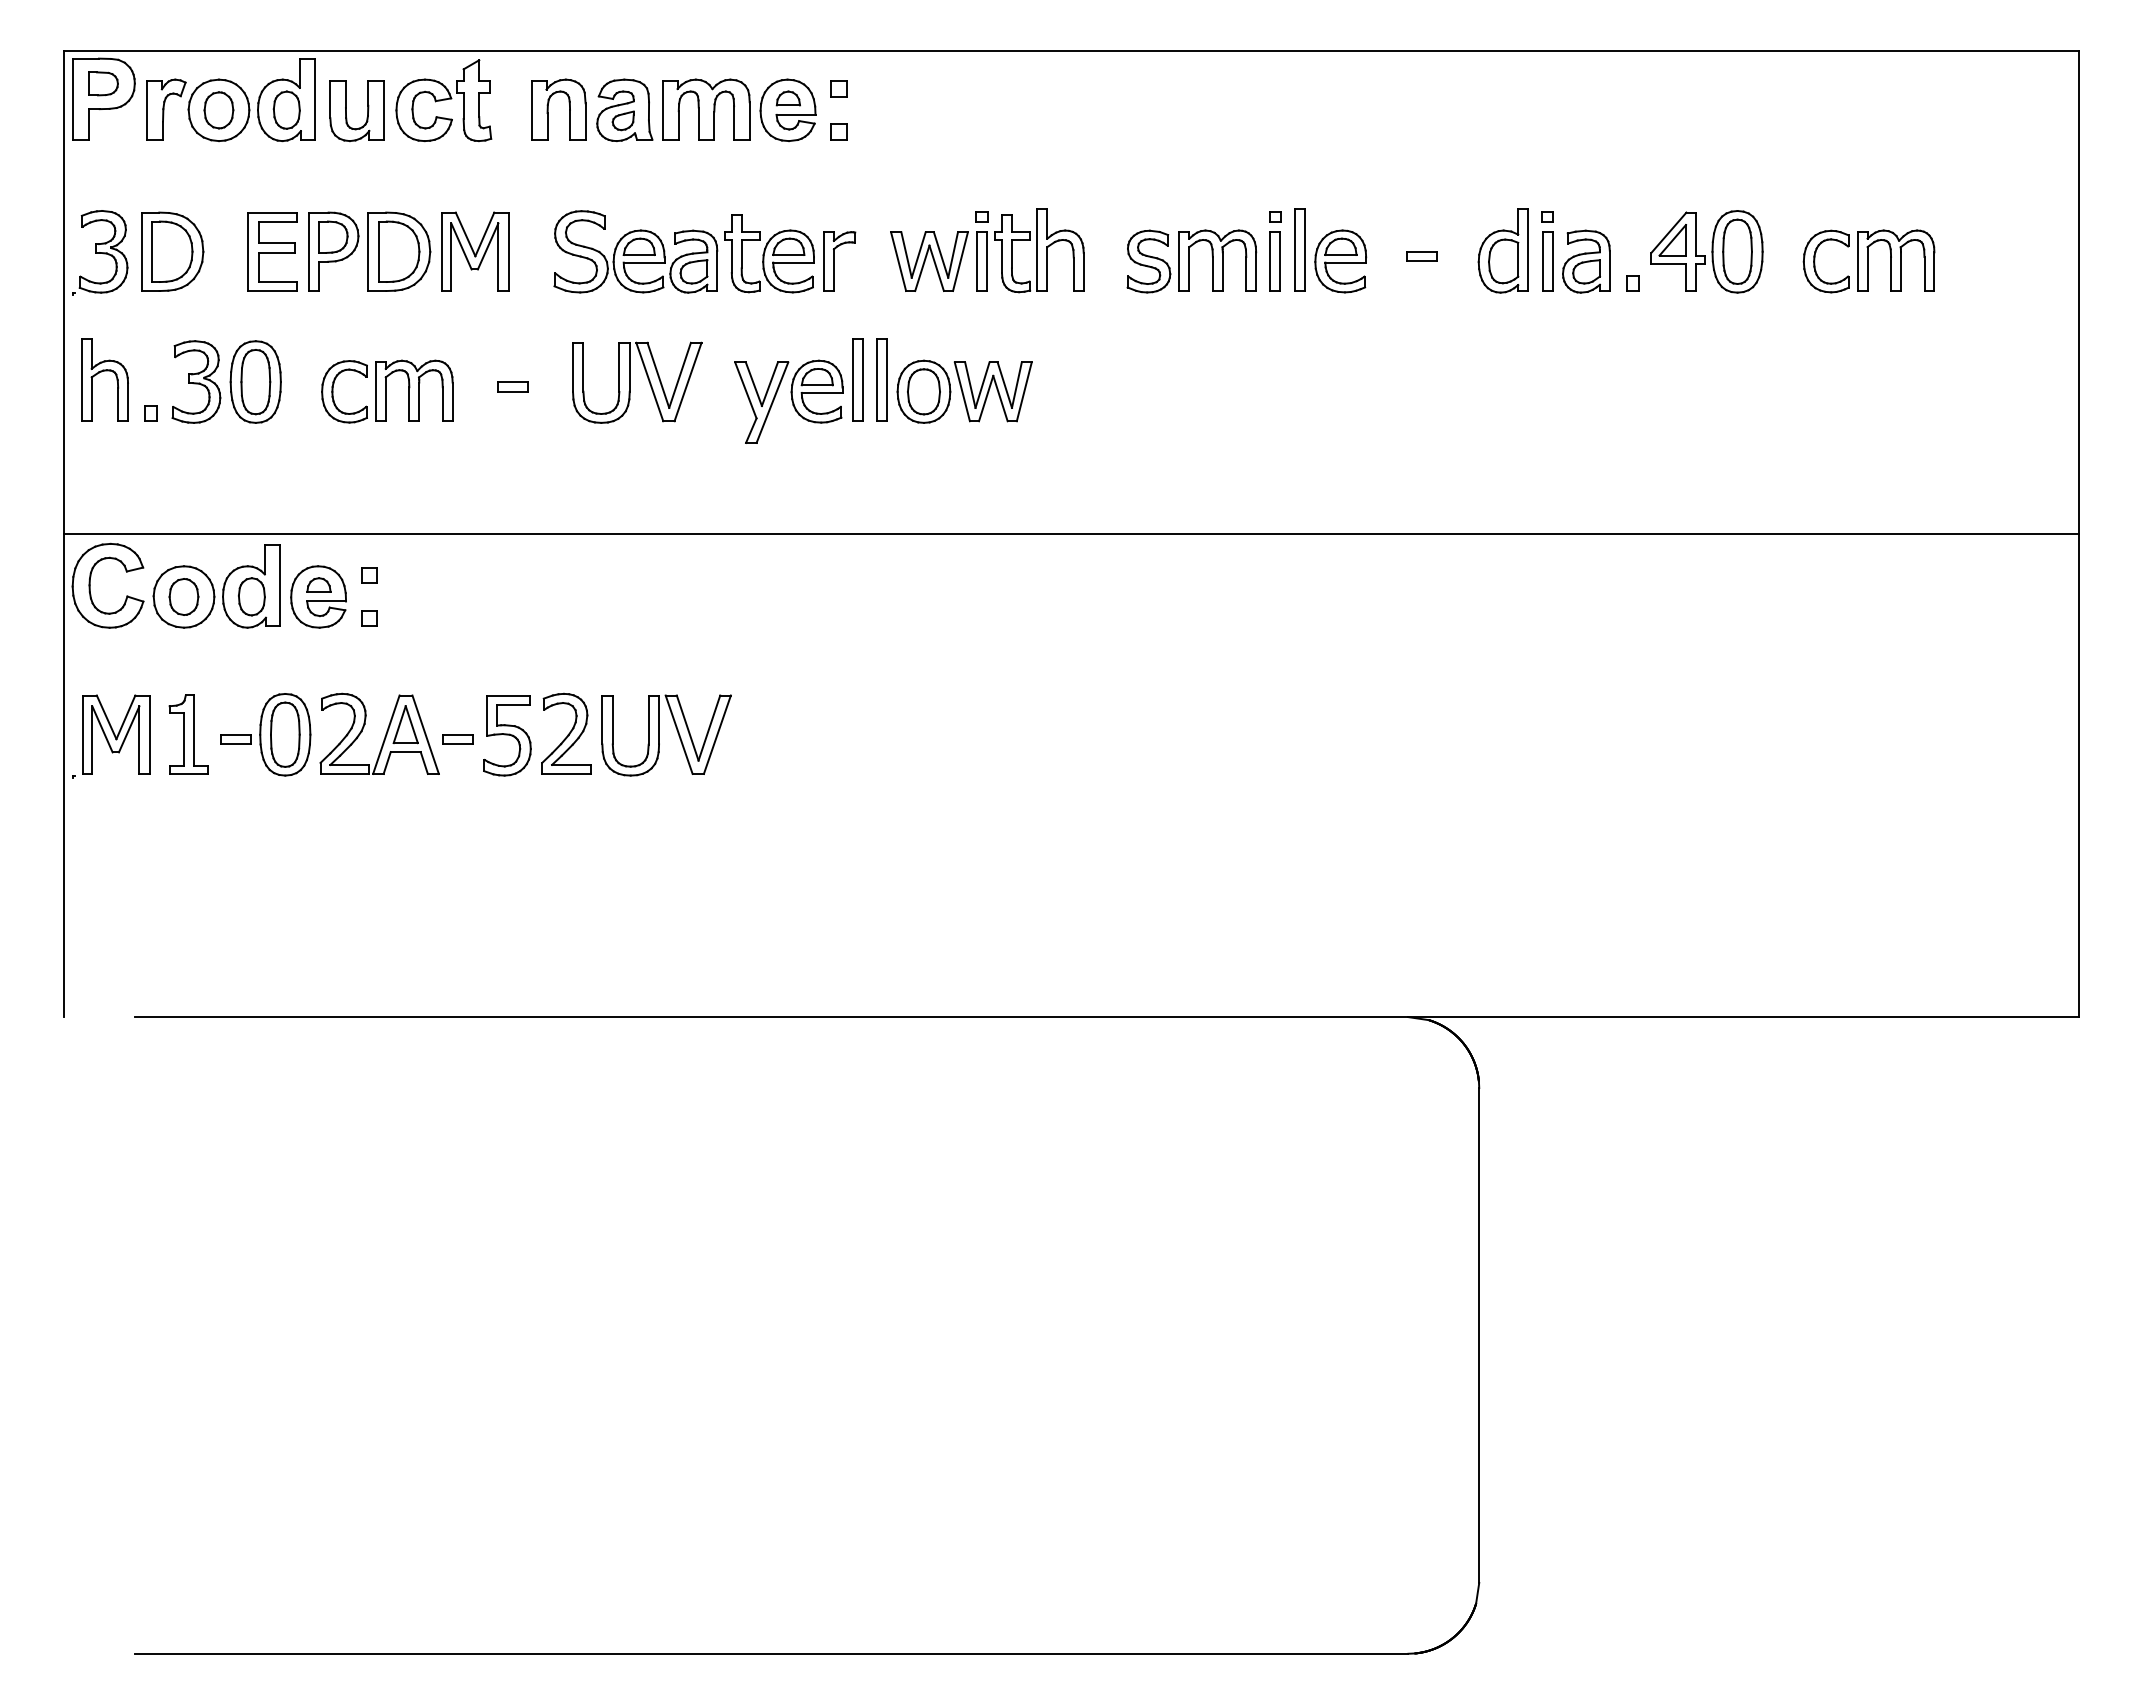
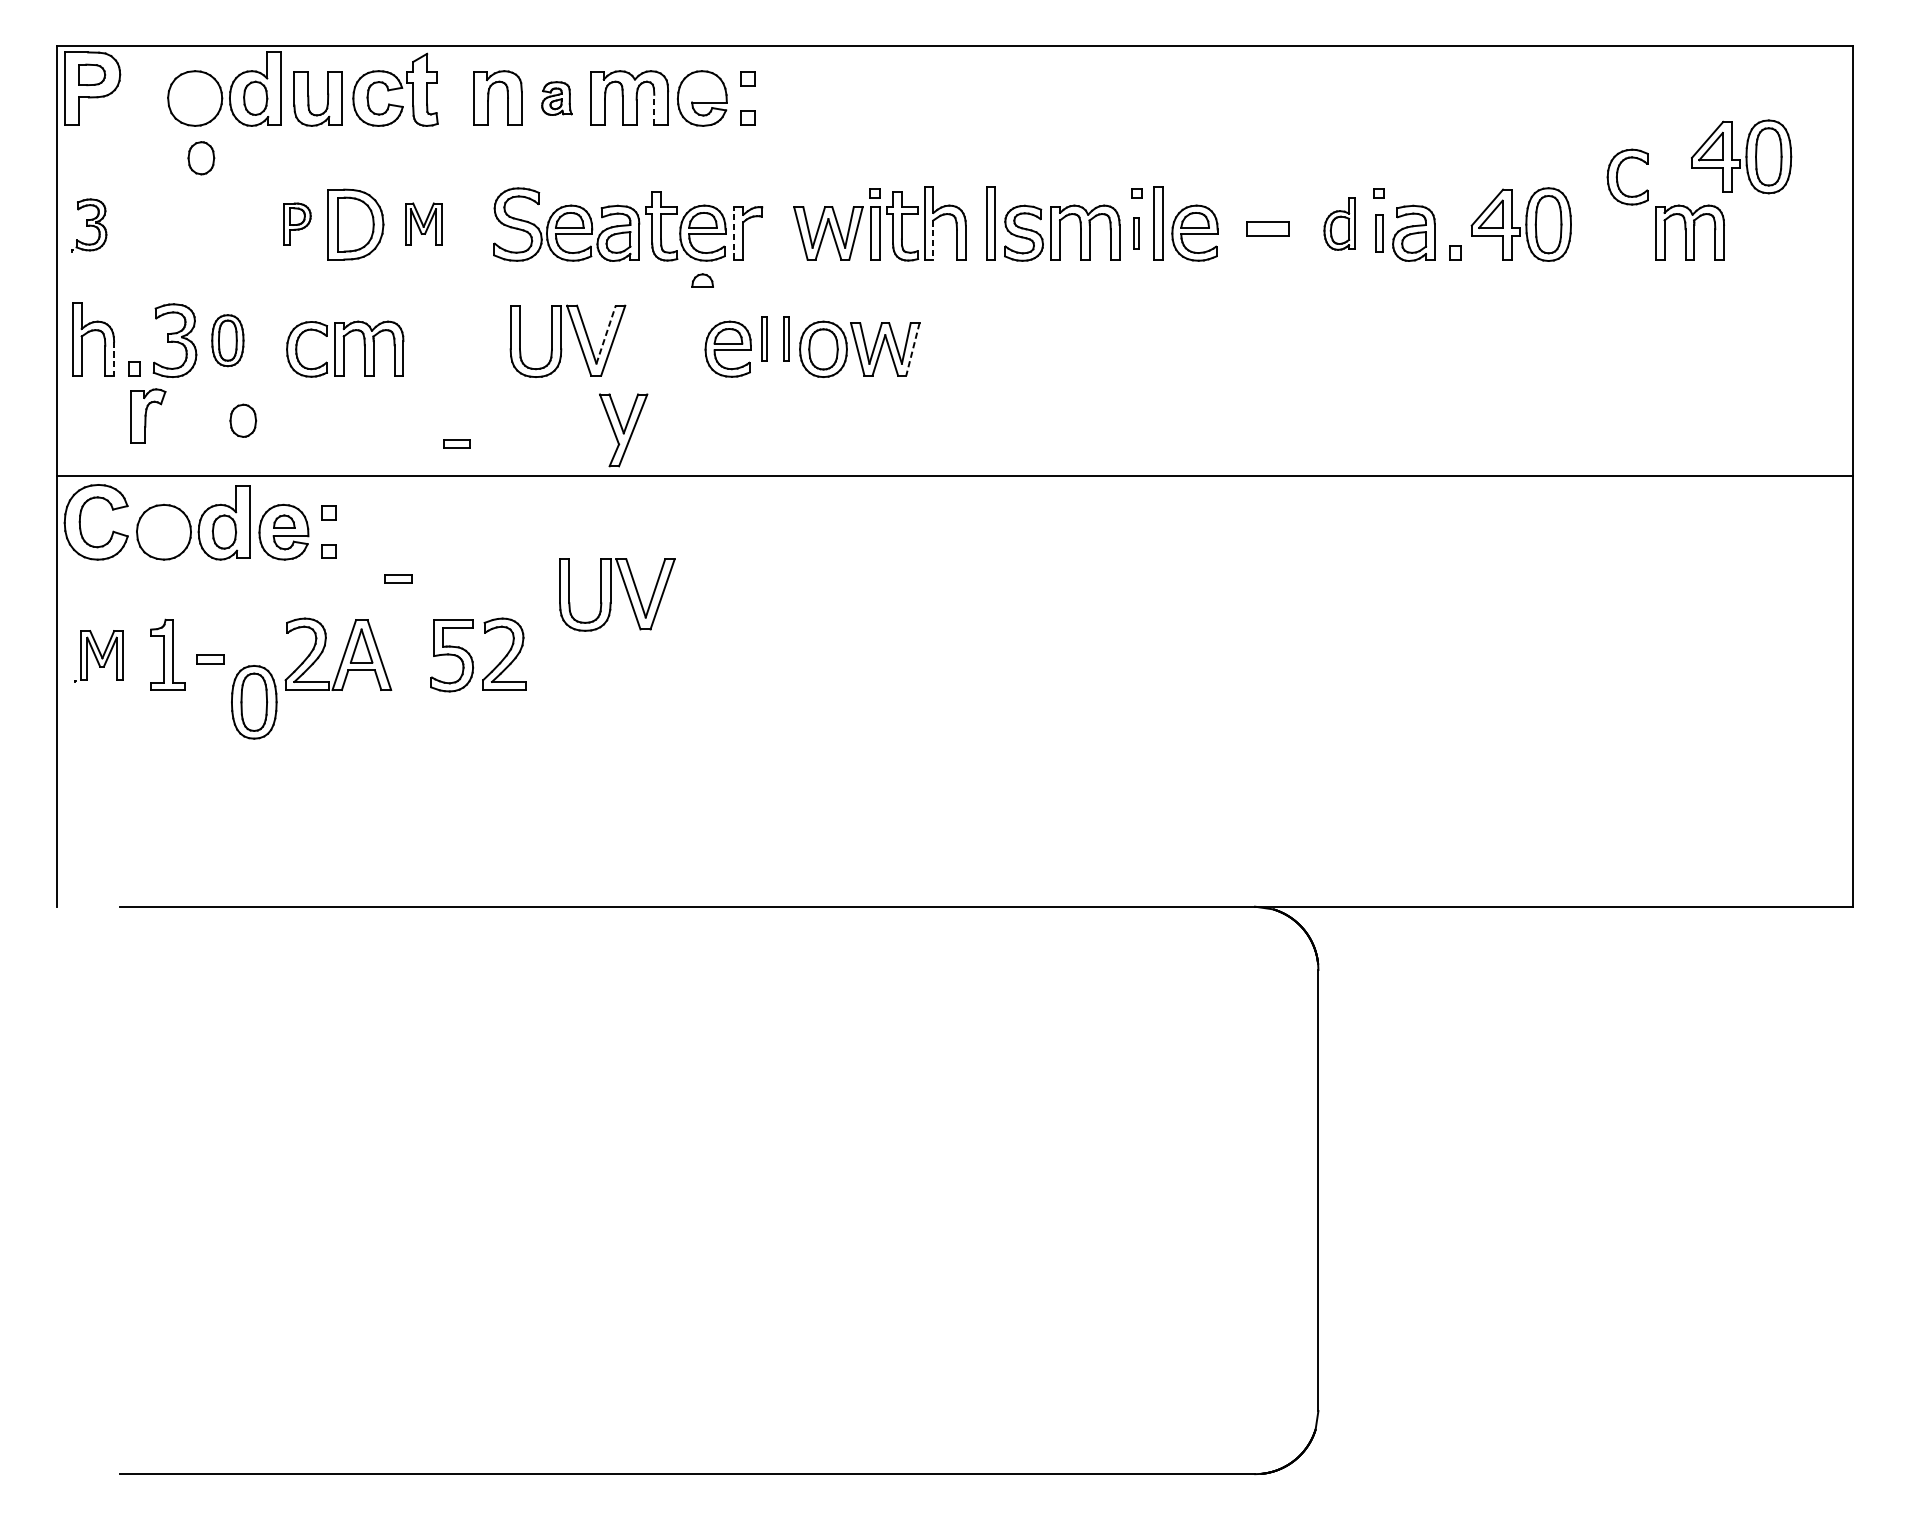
part: (787, 98) -> (701, 280), moved
part: (166, 109) -> (148, 415), moved
part: (218, 110) -> (200, 158), moved
part: (624, 110) -> (556, 98), size x0.6
line: (734, 122) -> (654, 109), solid -> dashed
part: (1953, 175) -> (1741, 156), added
part: (1111, 249) -> (990, 222), added
part: (1502, 250) -> (1339, 223), size x0.7
part: (172, 251) -> (153, 224), removed
part: (272, 251) -> (242, 224), removed
part: (333, 251) -> (297, 224), size x0.6
part: (475, 251) -> (423, 224), size x0.6
part: (100, 252) -> (89, 225), size x0.7
part: (1421, 256) -> (1266, 228), size x1.6
line: (824, 261) -> (734, 233), solid -> dashed
part: (1274, 261) -> (1135, 233), size x0.6
part: (1547, 261) -> (1379, 233), size x0.7
part: (1815, 261) -> (1618, 177), moved
line: (1047, 269) -> (933, 240), solid -> dashed
line: (680, 374) -> (606, 333), solid -> dashed
part: (857, 379) -> (764, 338), size x0.6
part: (881, 379) -> (785, 338), size x0.6
part: (255, 381) -> (227, 340), size x0.7
part: (512, 386) -> (456, 443), moved
line: (1024, 392) -> (913, 350), solid -> dashed
line: (128, 402) -> (114, 358), solid -> dashed
part: (761, 402) -> (623, 430), moved
part: (183, 596) -> (242, 420), moved
part: (285, 734) -> (254, 702), moved
part: (659, 735) -> (610, 595), moved
part: (111, 736) -> (99, 656), size x0.7
part: (457, 739) -> (397, 579), moved

